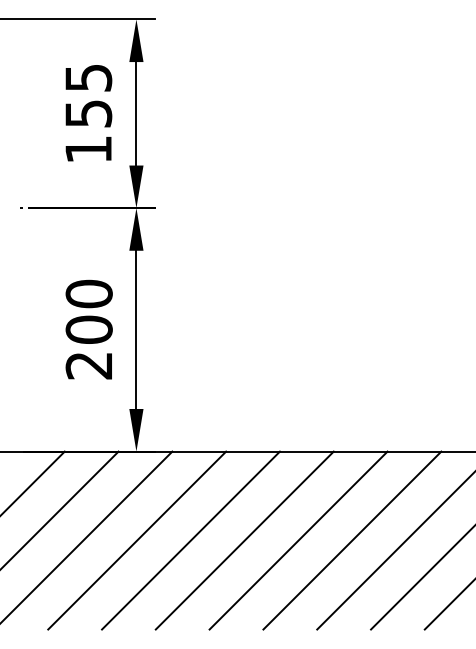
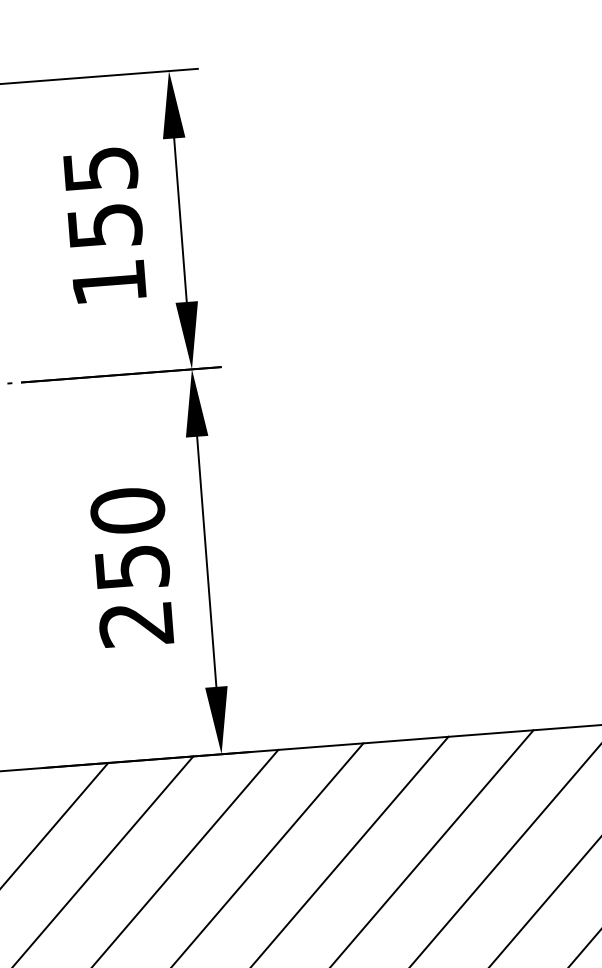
text: (88, 329) -> (130, 567), 200 -> 250

